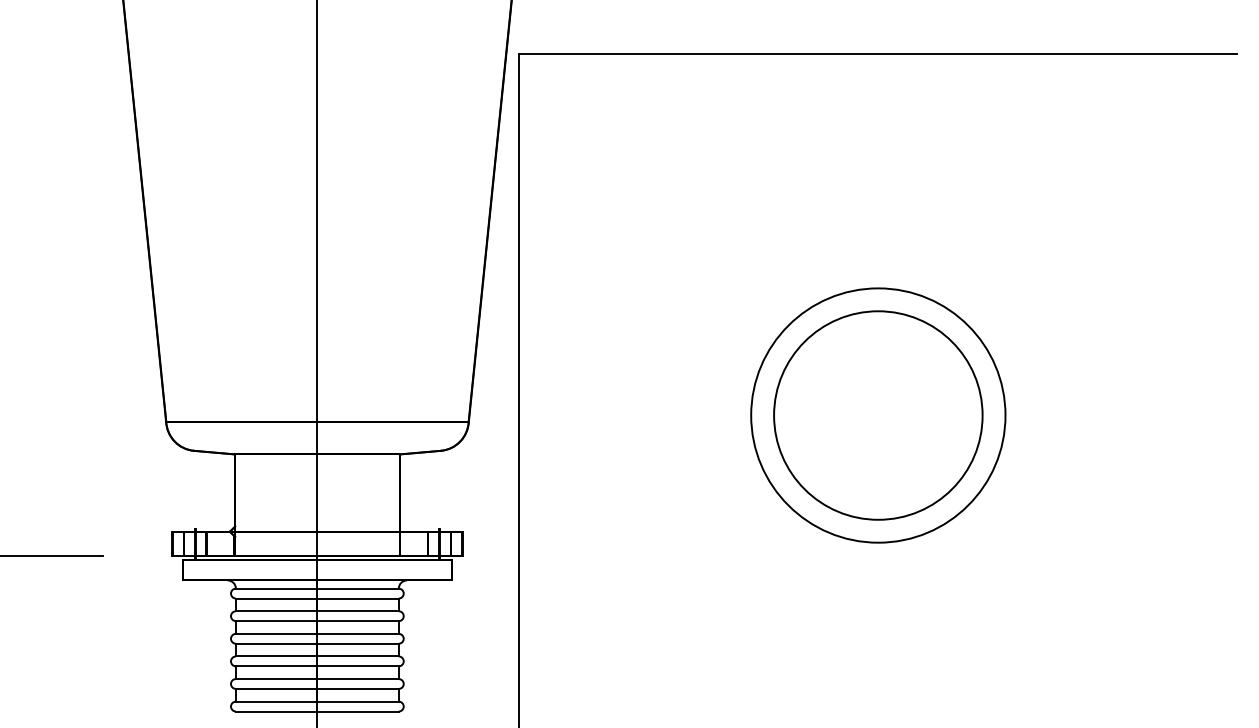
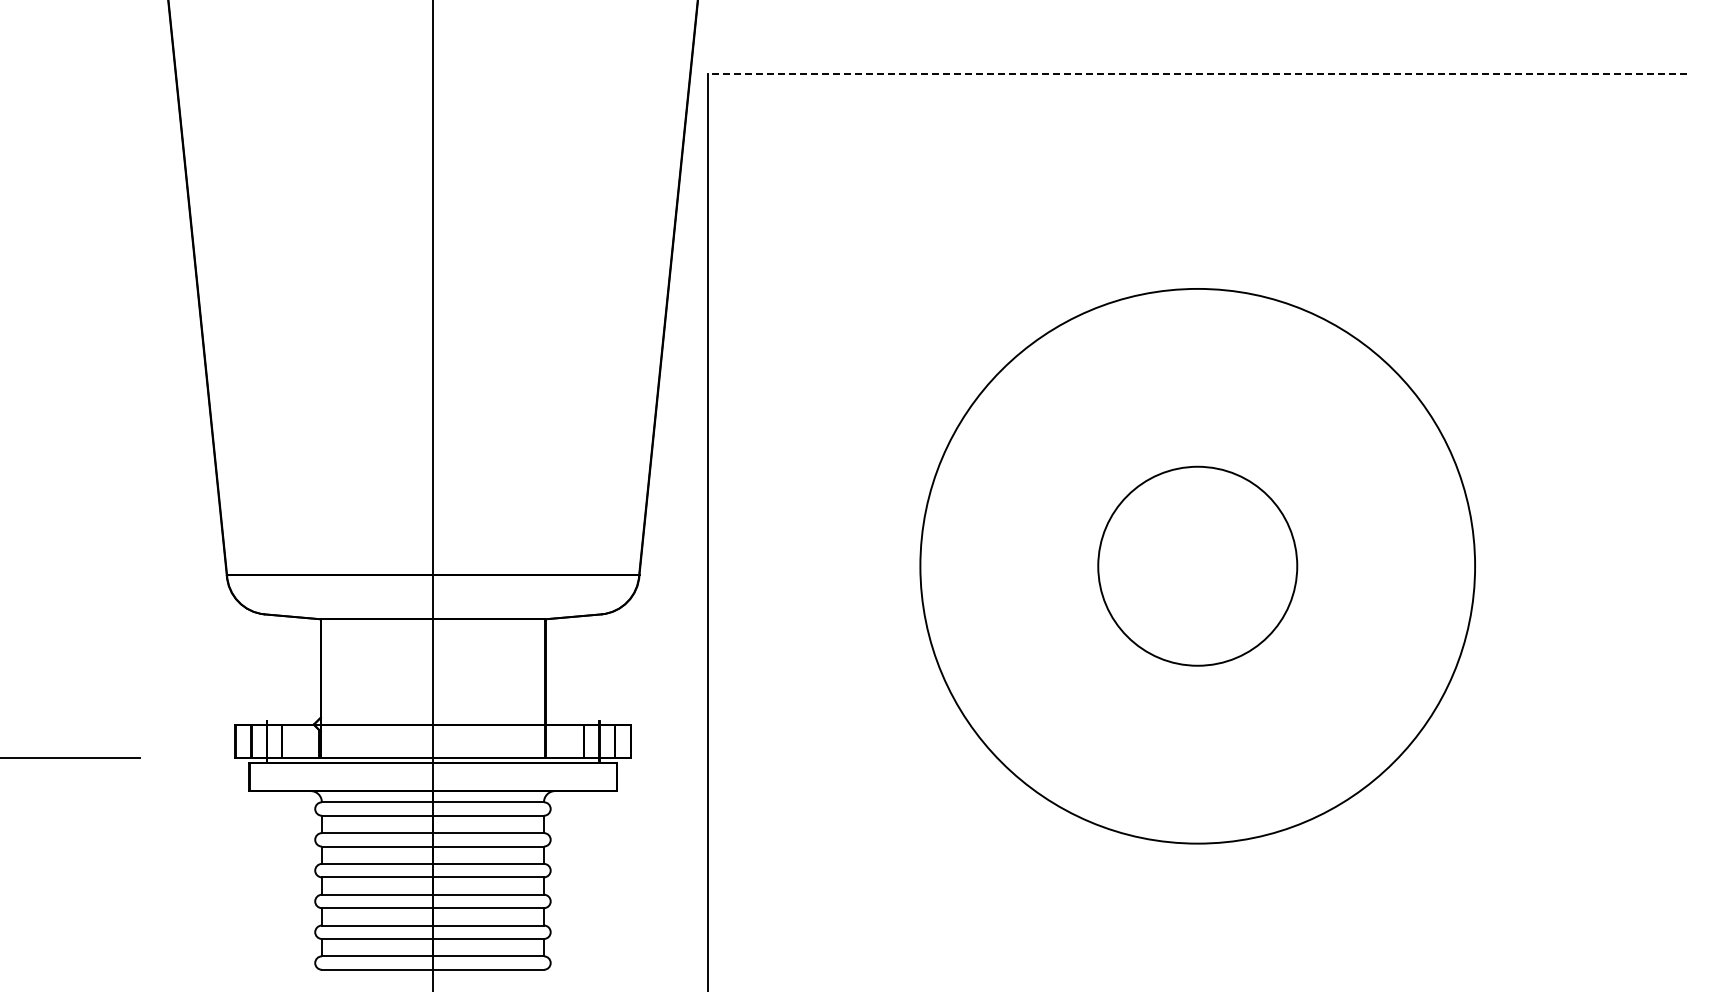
line: (878, 54) -> (1197, 73), solid -> dashed
circle: (878, 414) -> (1197, 565), size x1.6
circle: (878, 415) -> (1197, 566), size x0.7

